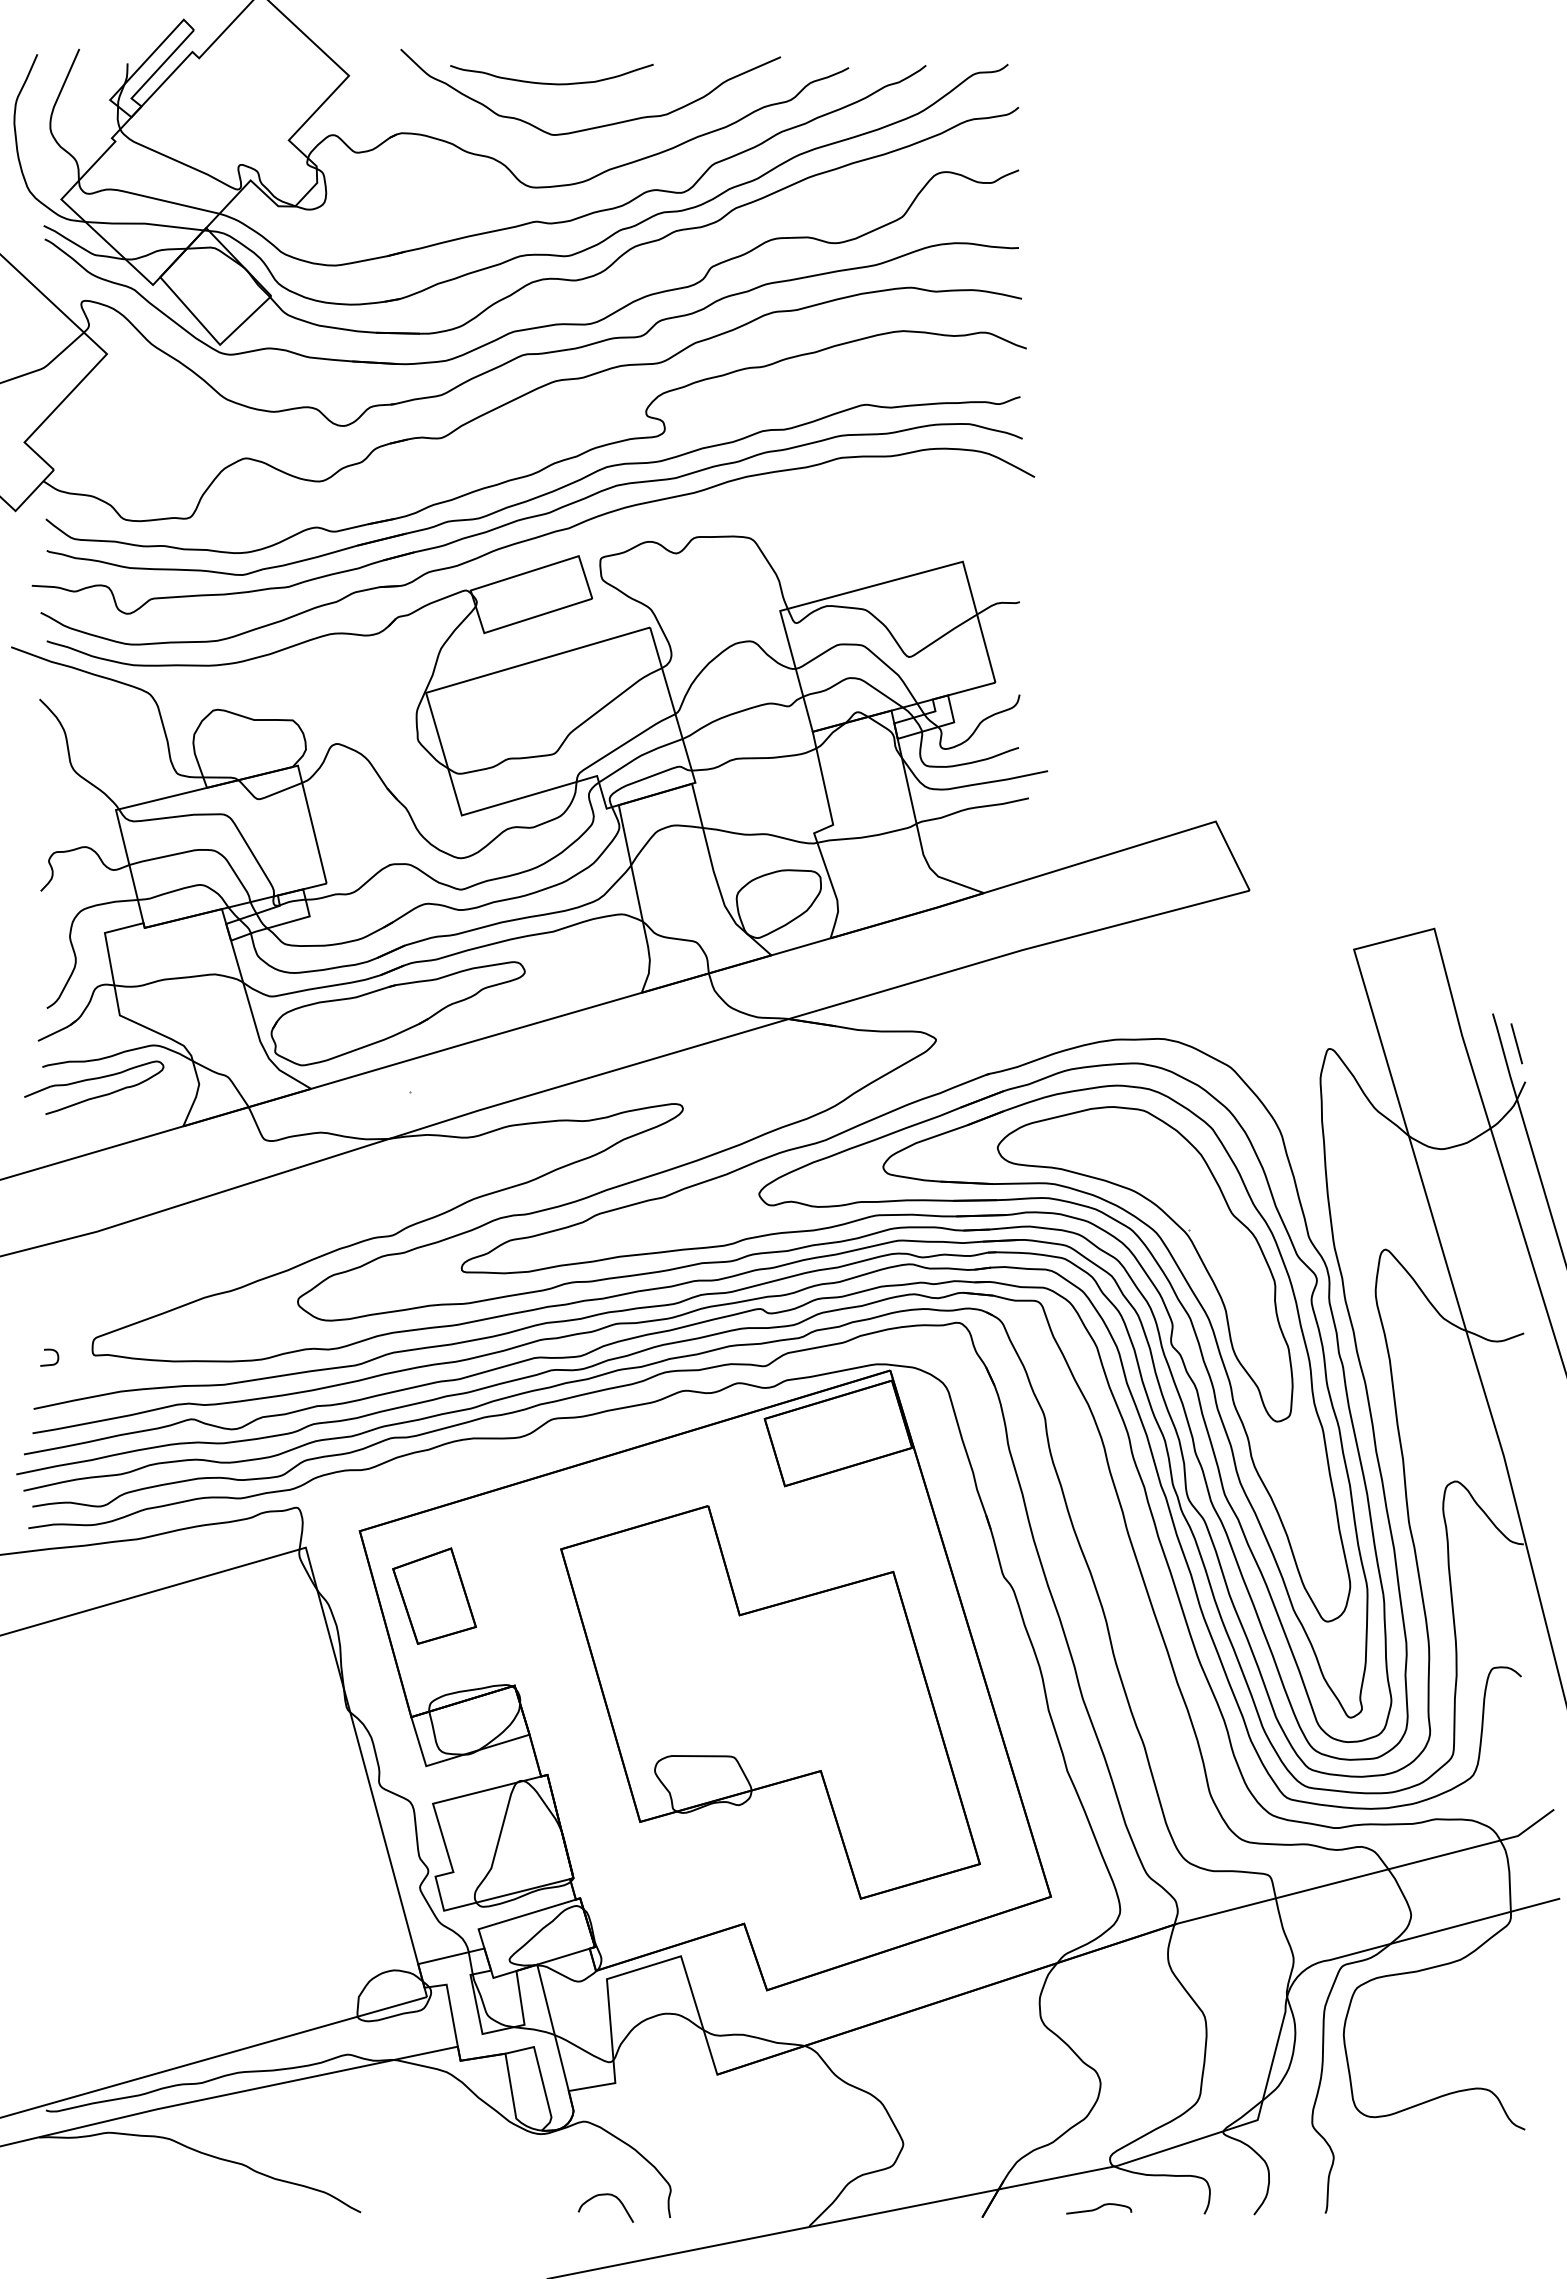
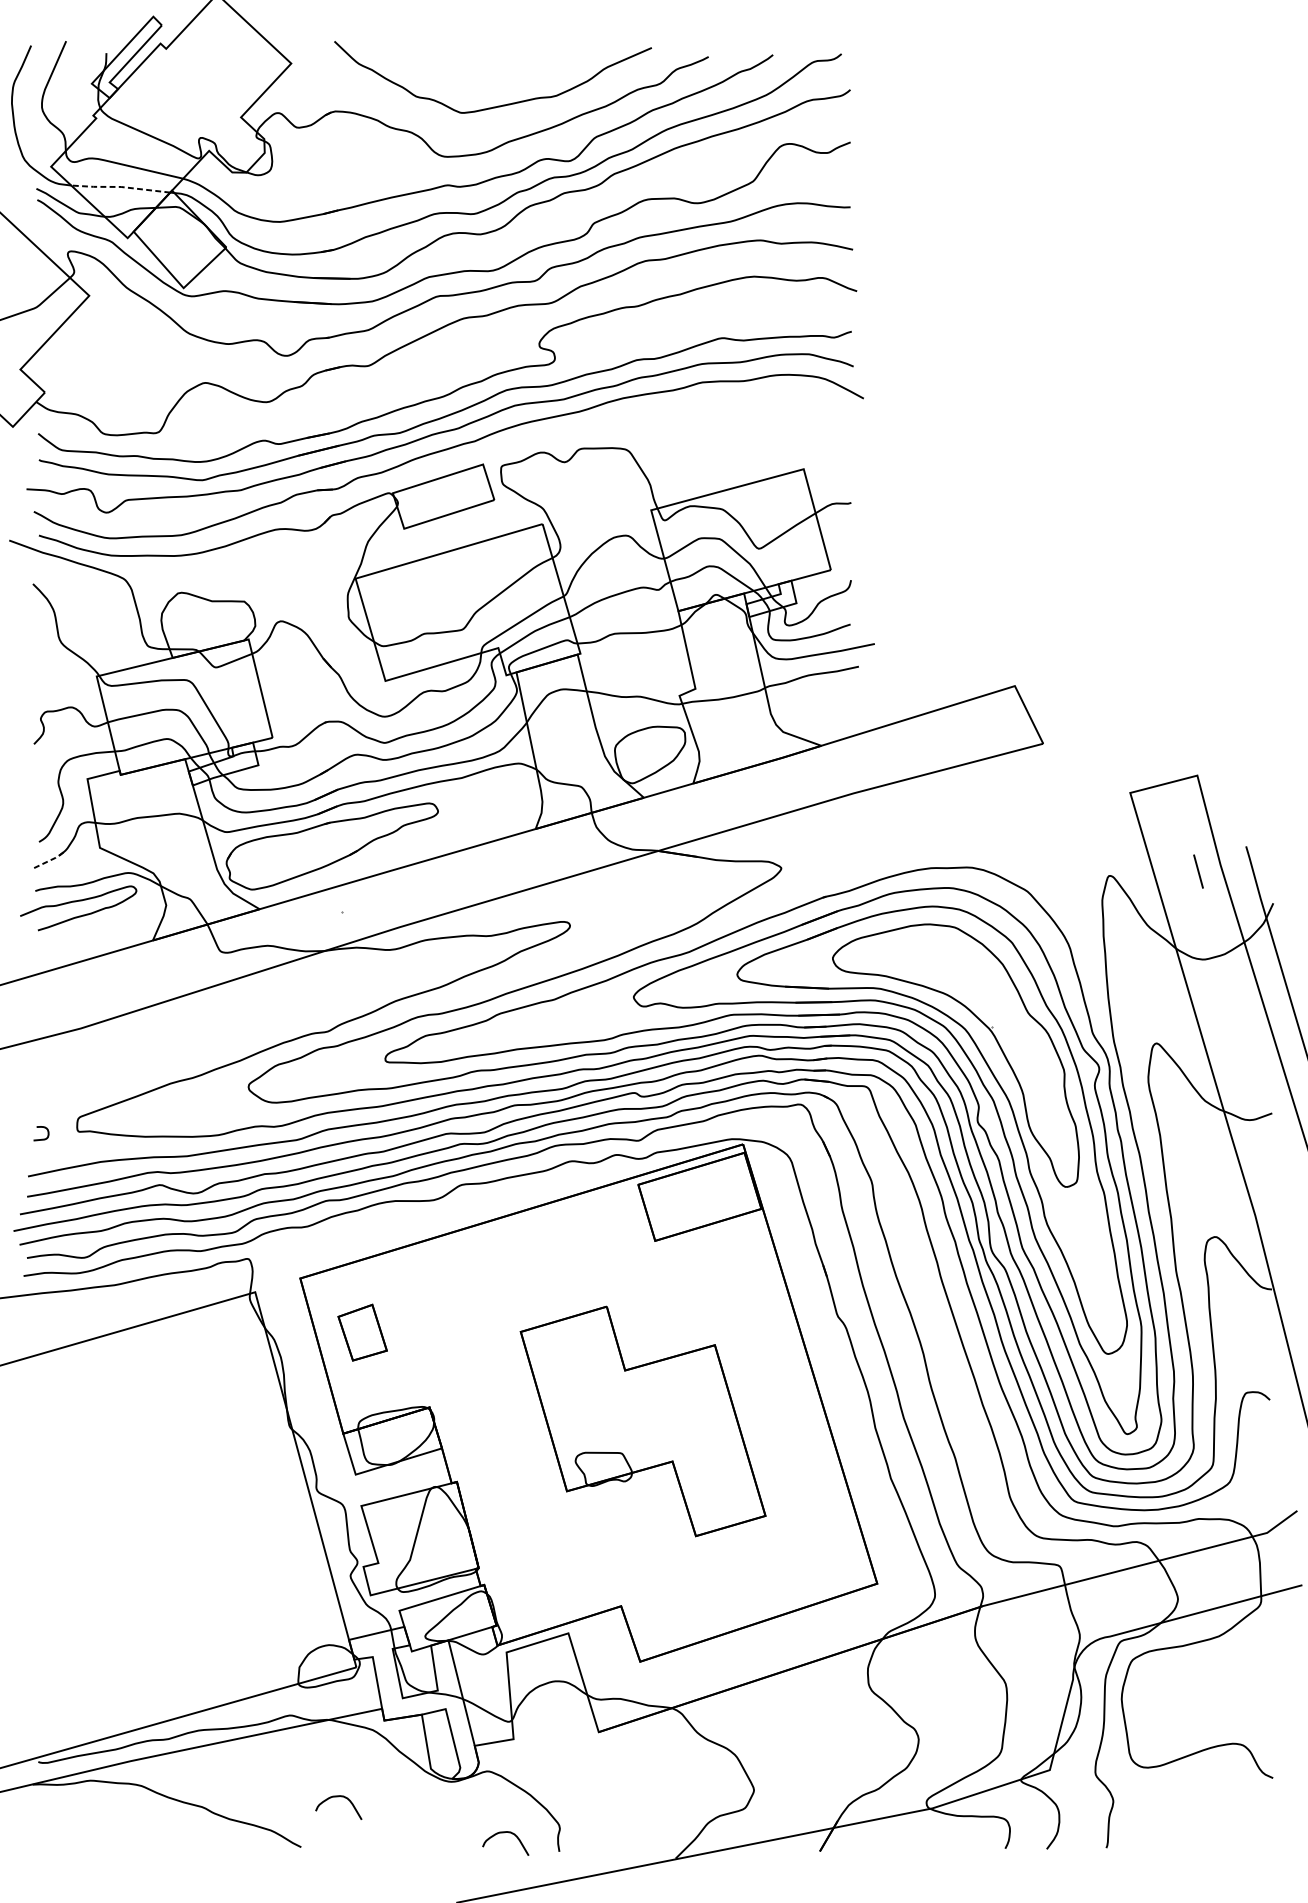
curve: (551, 83) -> (460, 69), removed
line: (145, 223) -> (121, 186), solid -> dashed
line: (58, 1031) -> (48, 861), solid -> dashed
line: (1516, 1043) -> (1198, 871), moved
part: (434, 1595) -> (362, 1332), size x0.7
part: (770, 1702) -> (643, 1421), size x0.7
curve: (405, 2152) -> (338, 1797), added
curve: (1099, 2208) -> (917, 1843), removed

